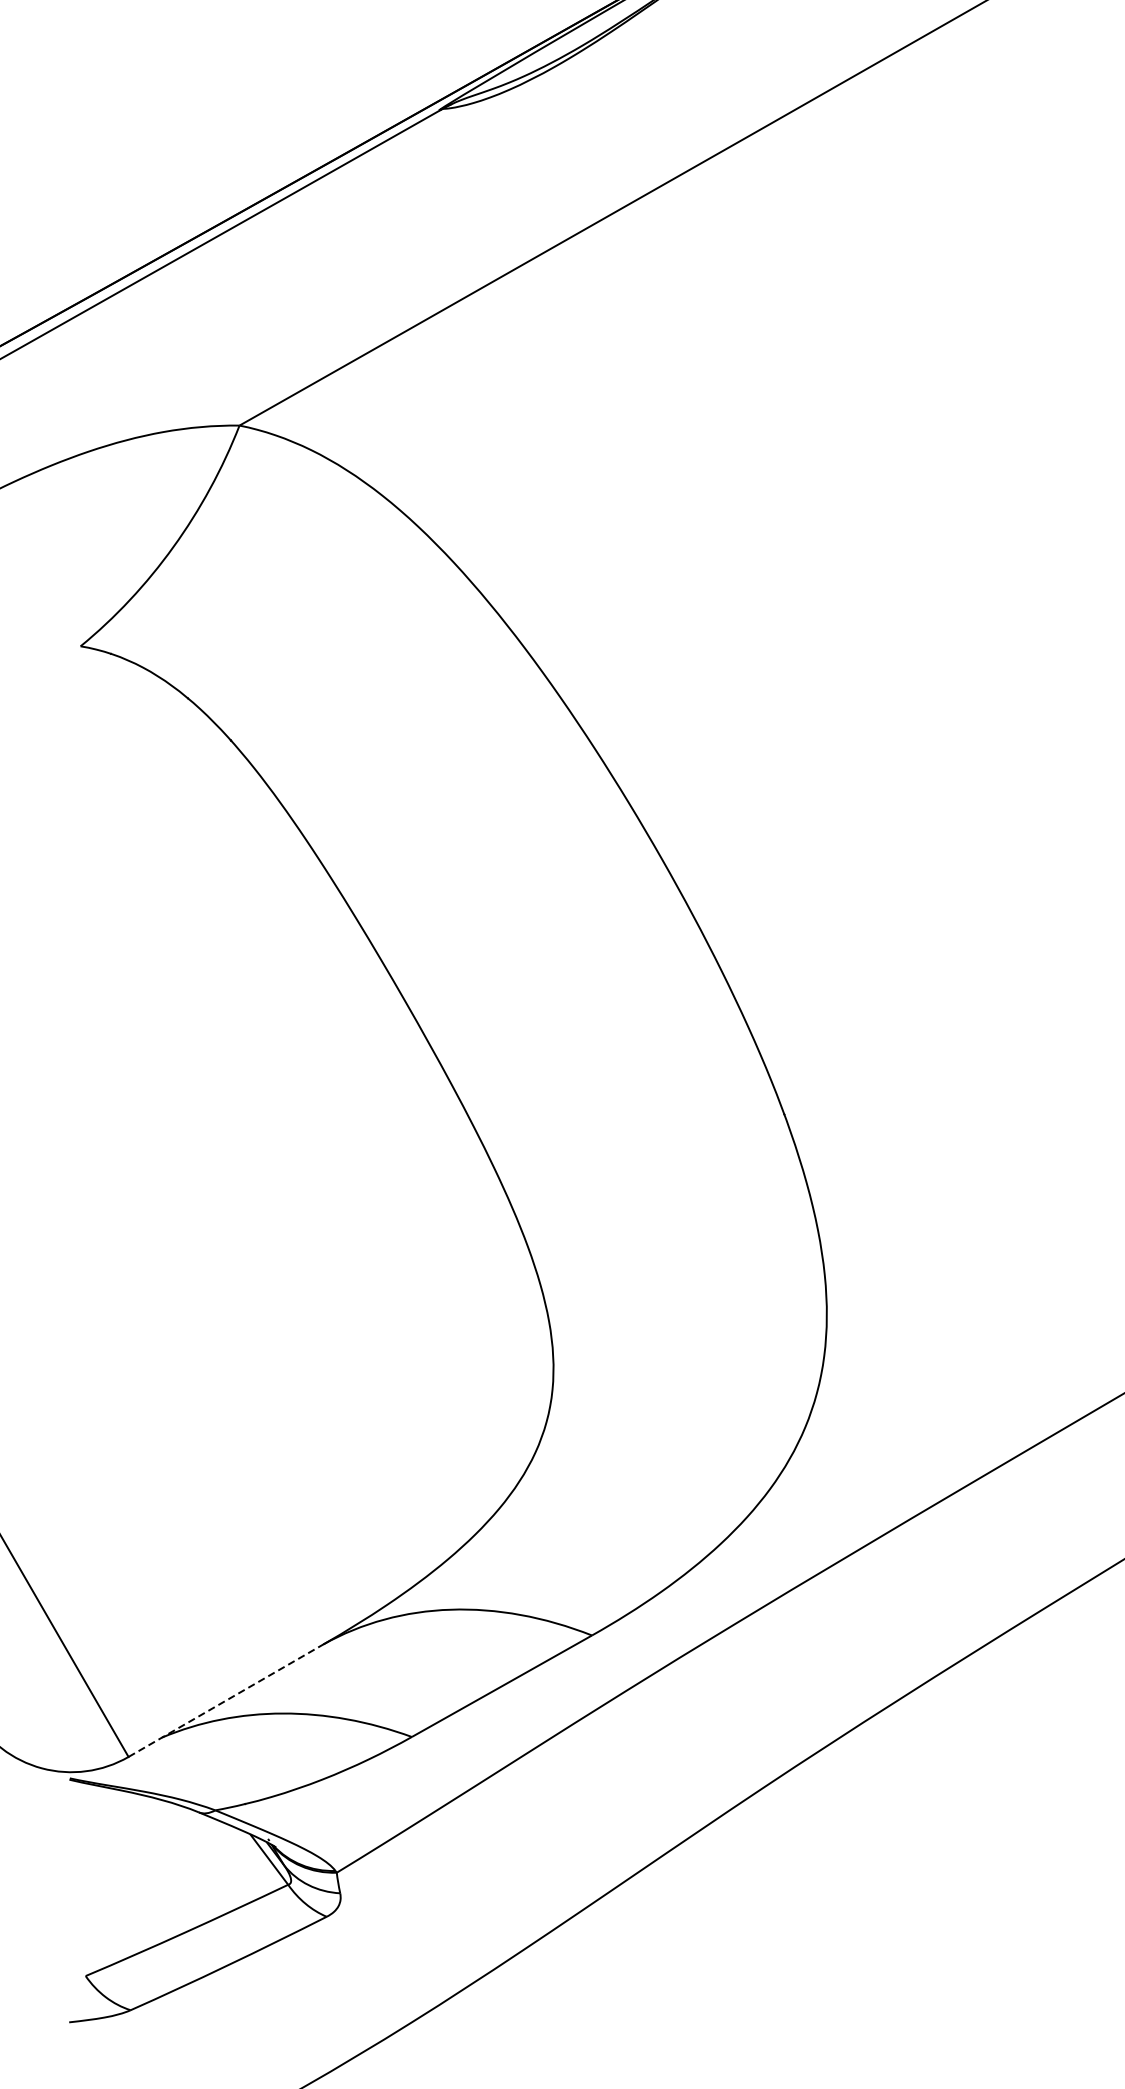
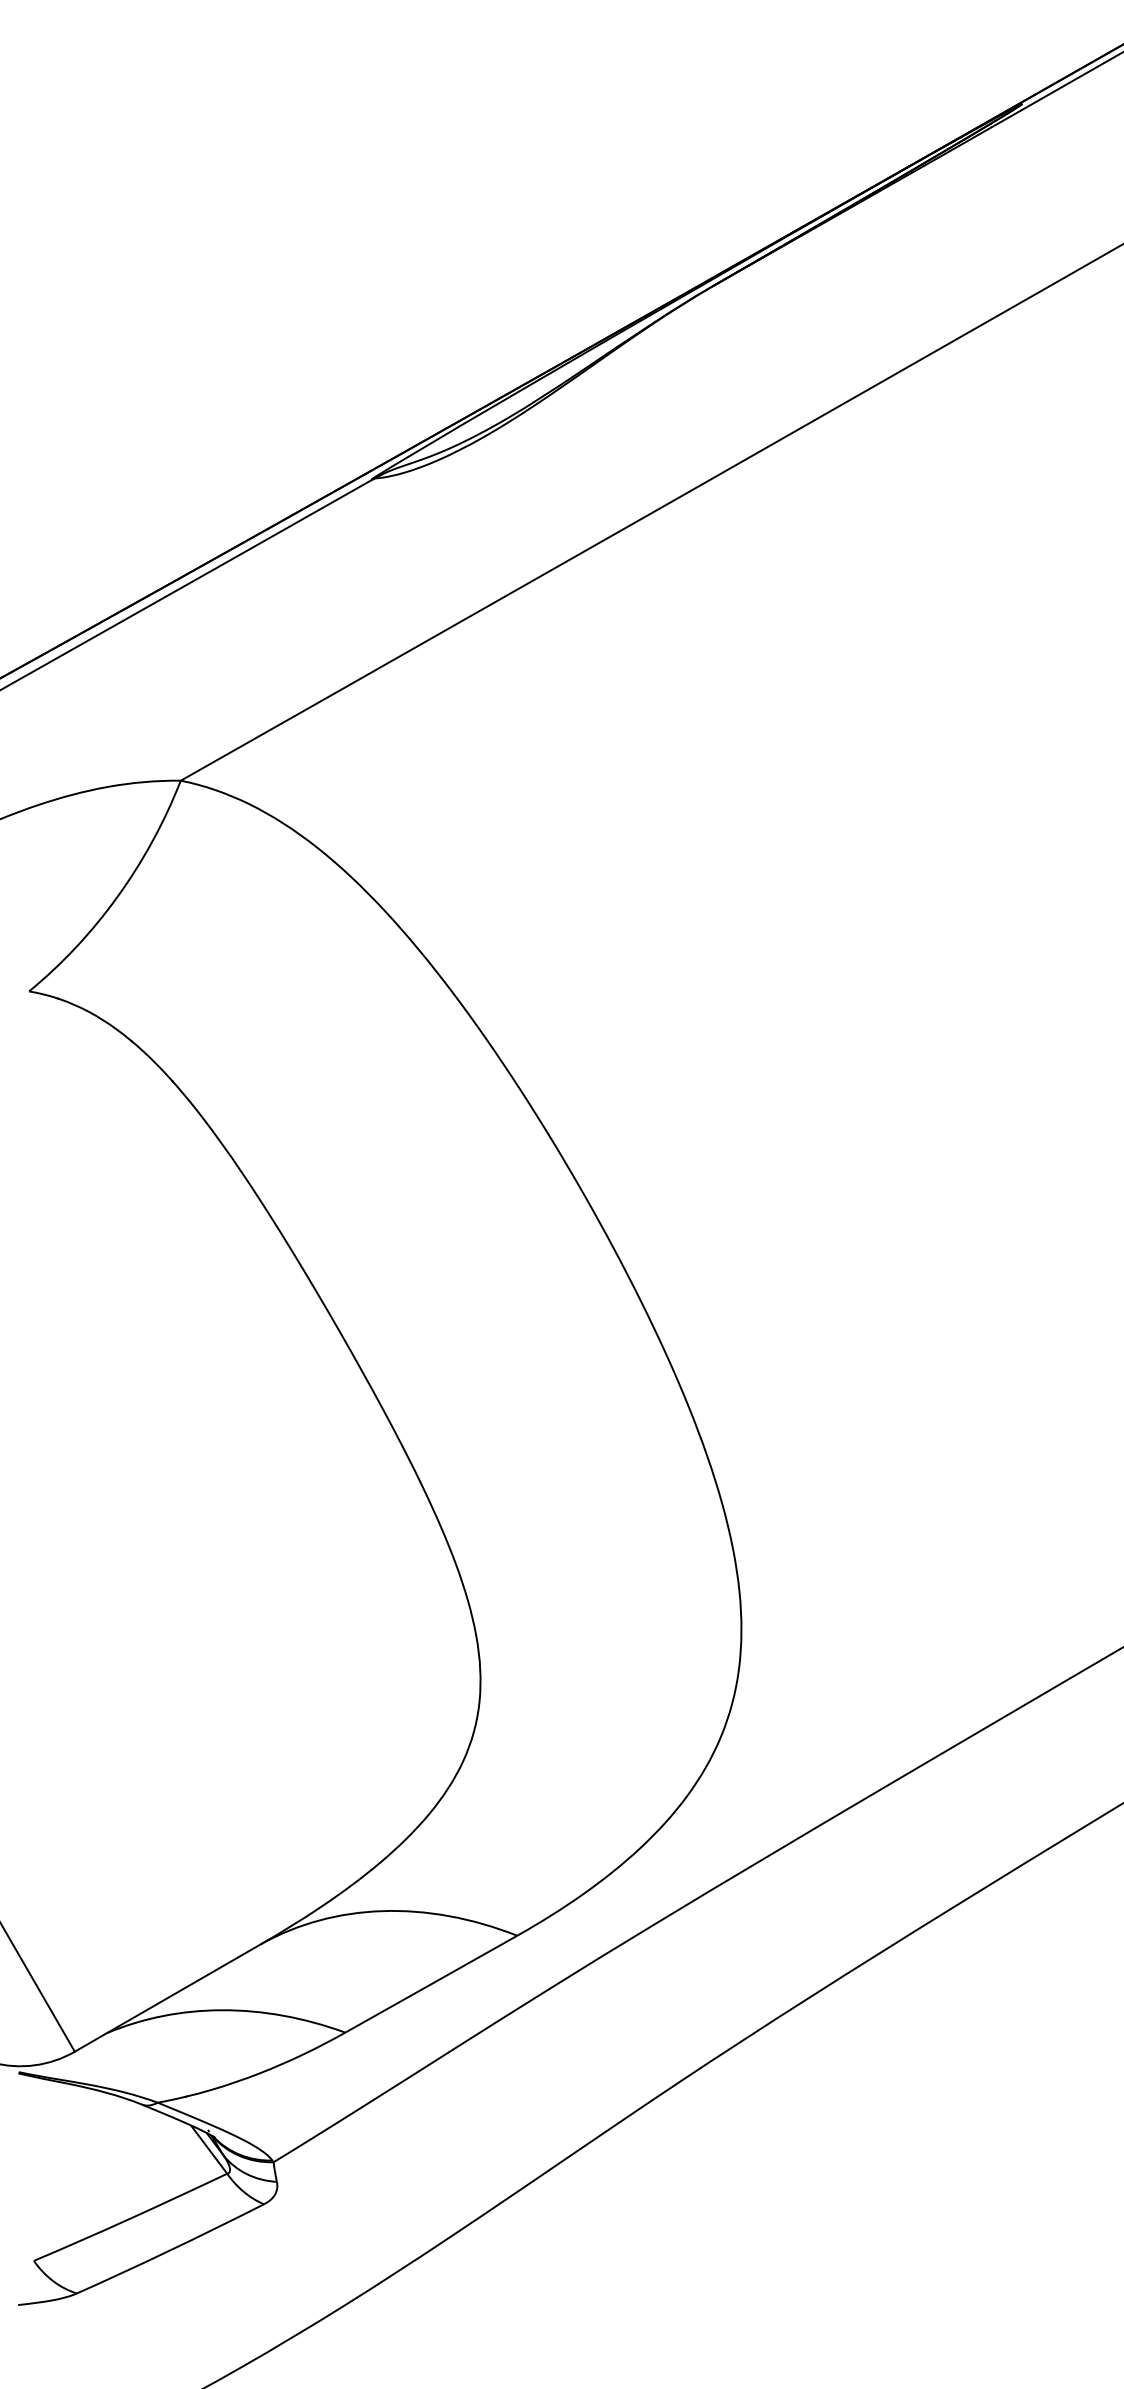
line: (225, 1700) -> (167, 1997), dashed -> solid

